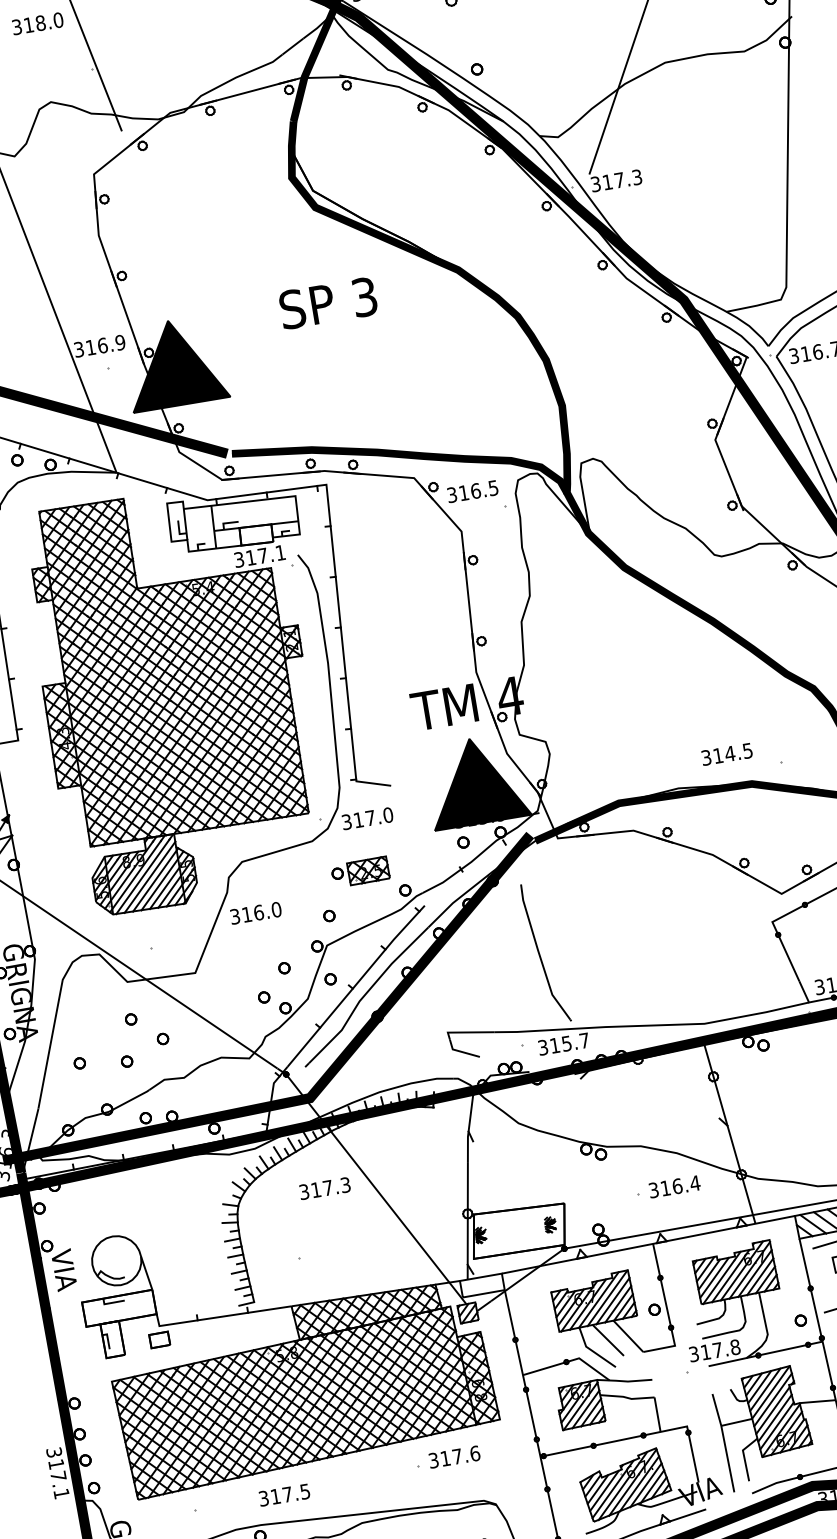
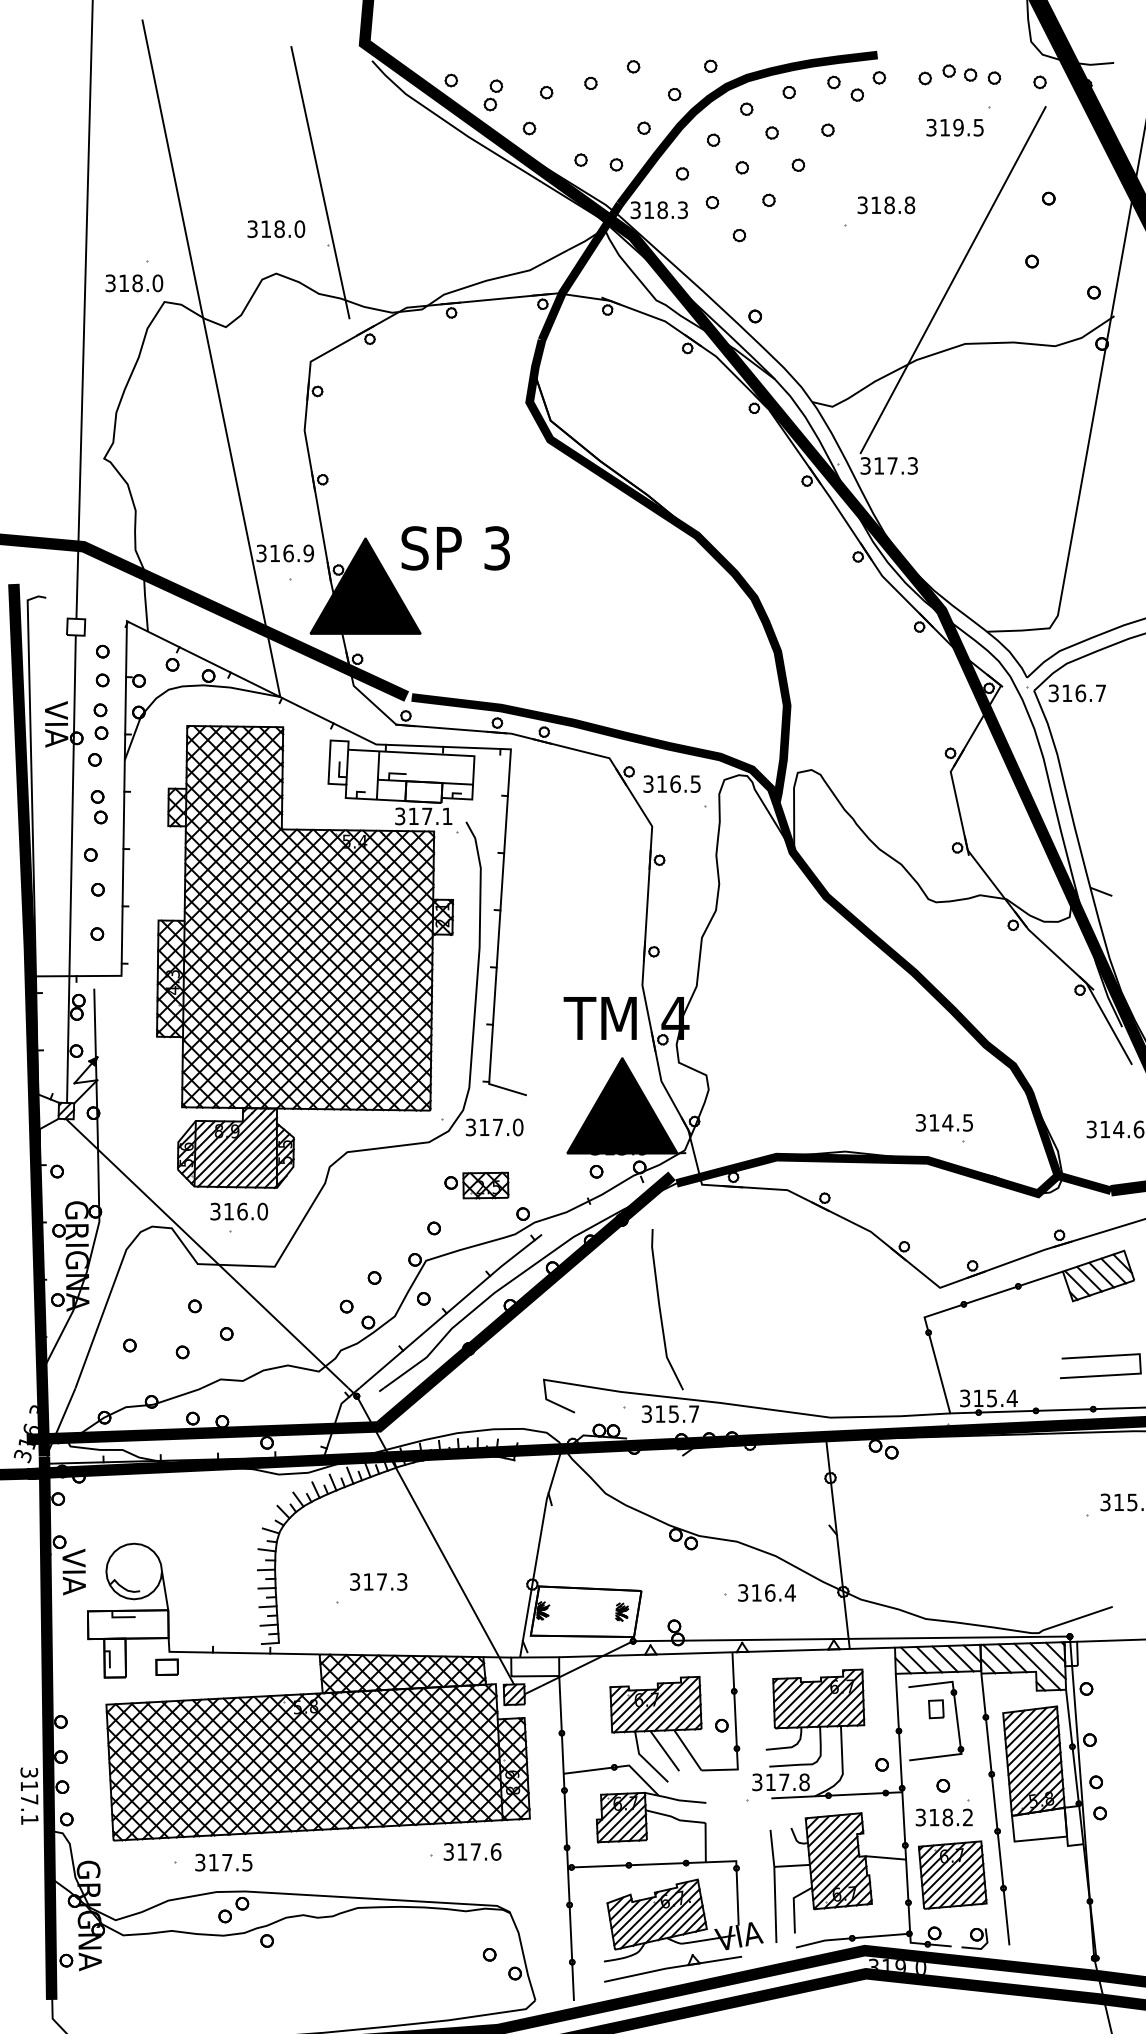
text: (37, 23) -> (276, 228), moved
text: (328, 303) -> (455, 548), moved
text: (726, 754) -> (943, 1122), moved
text: (255, 913) -> (238, 1211), moved
text: (324, 1188) -> (378, 1581), moved
text: (284, 1495) -> (223, 1862), moved

